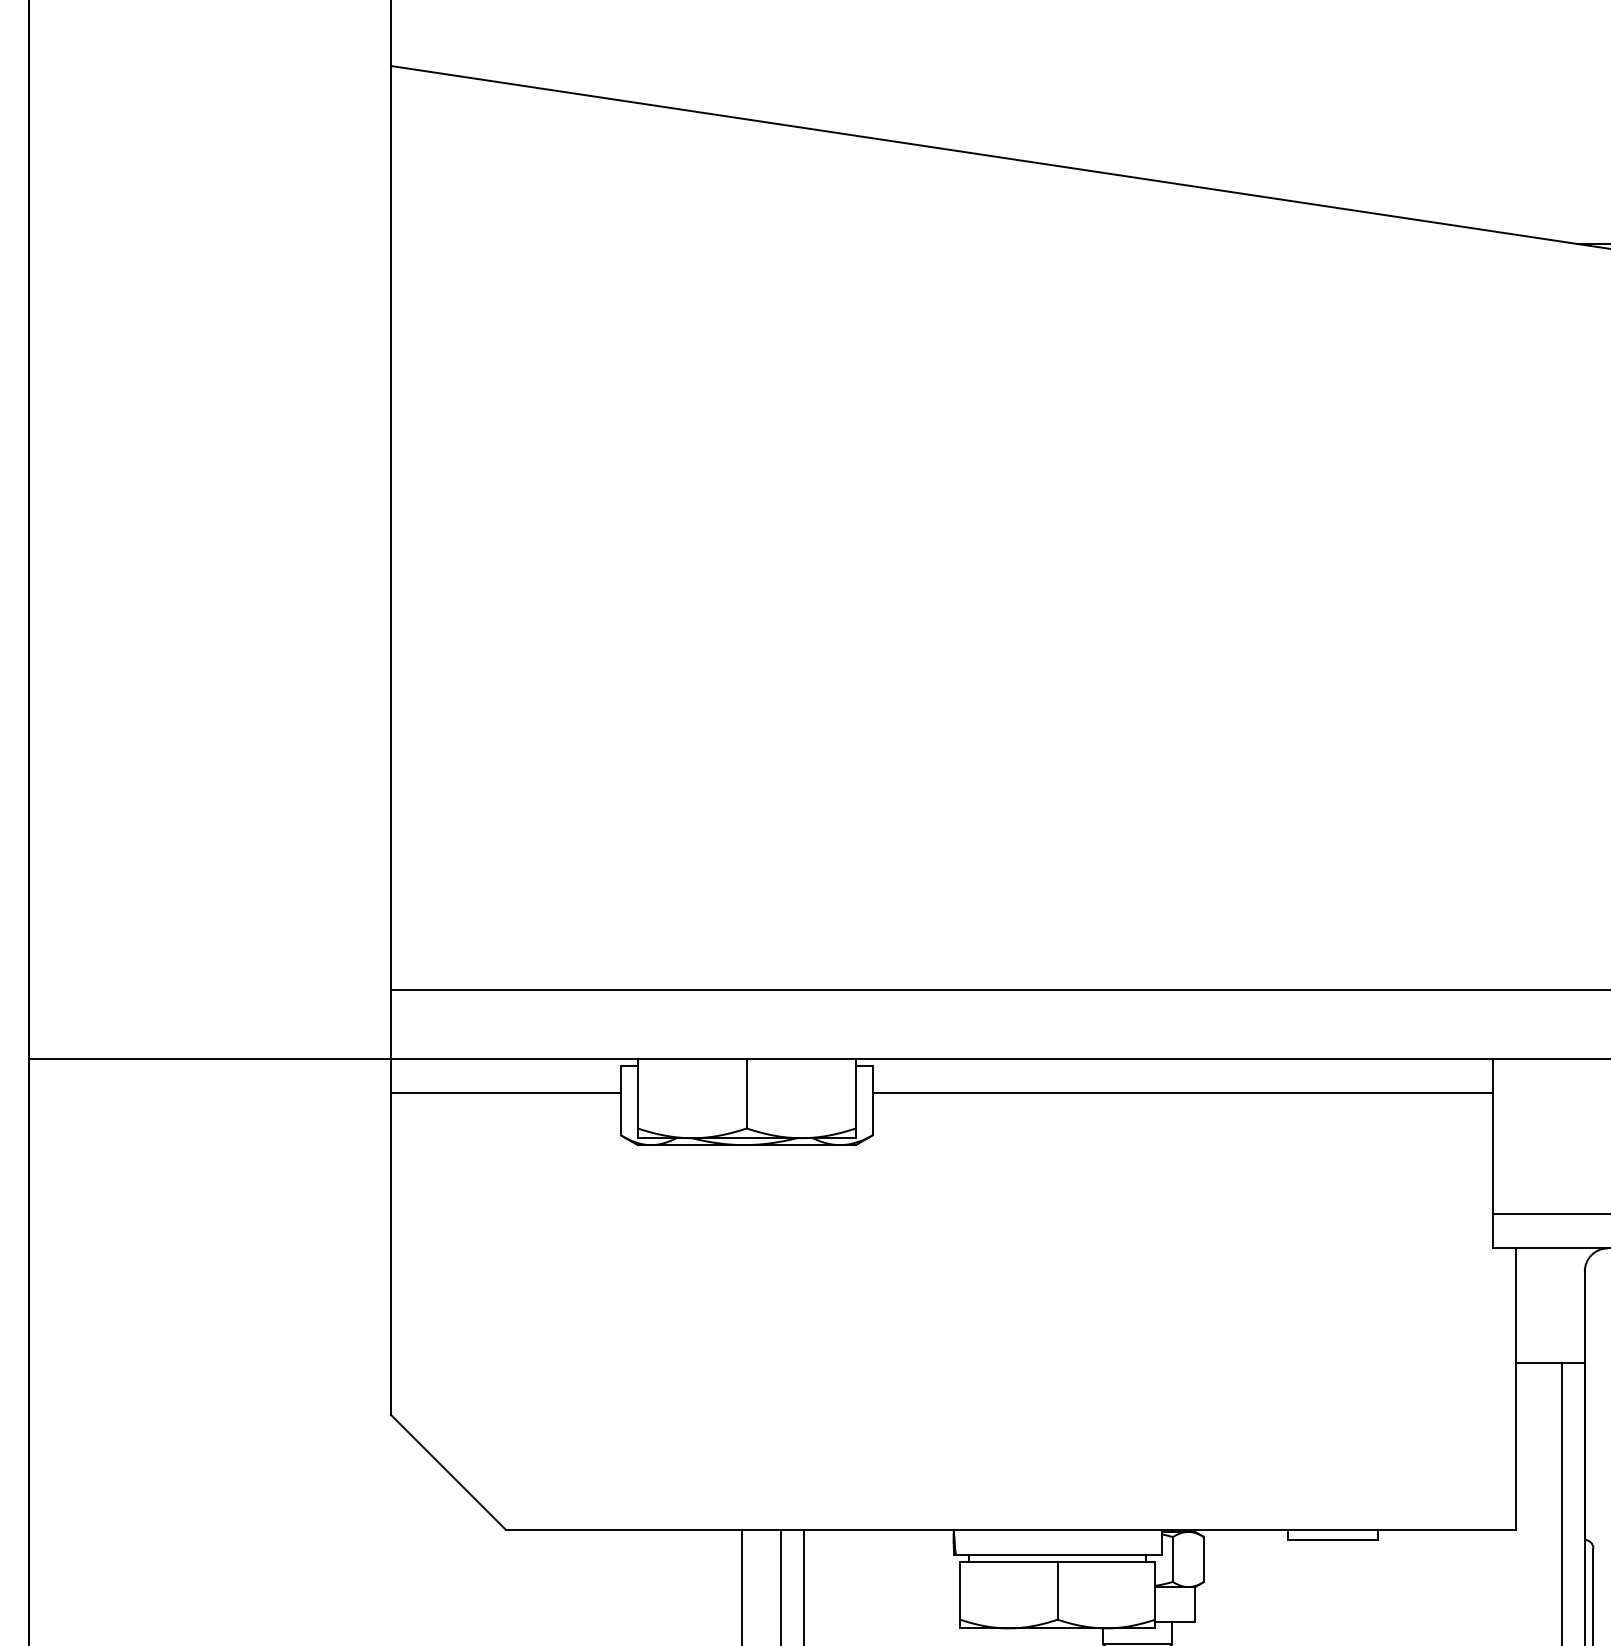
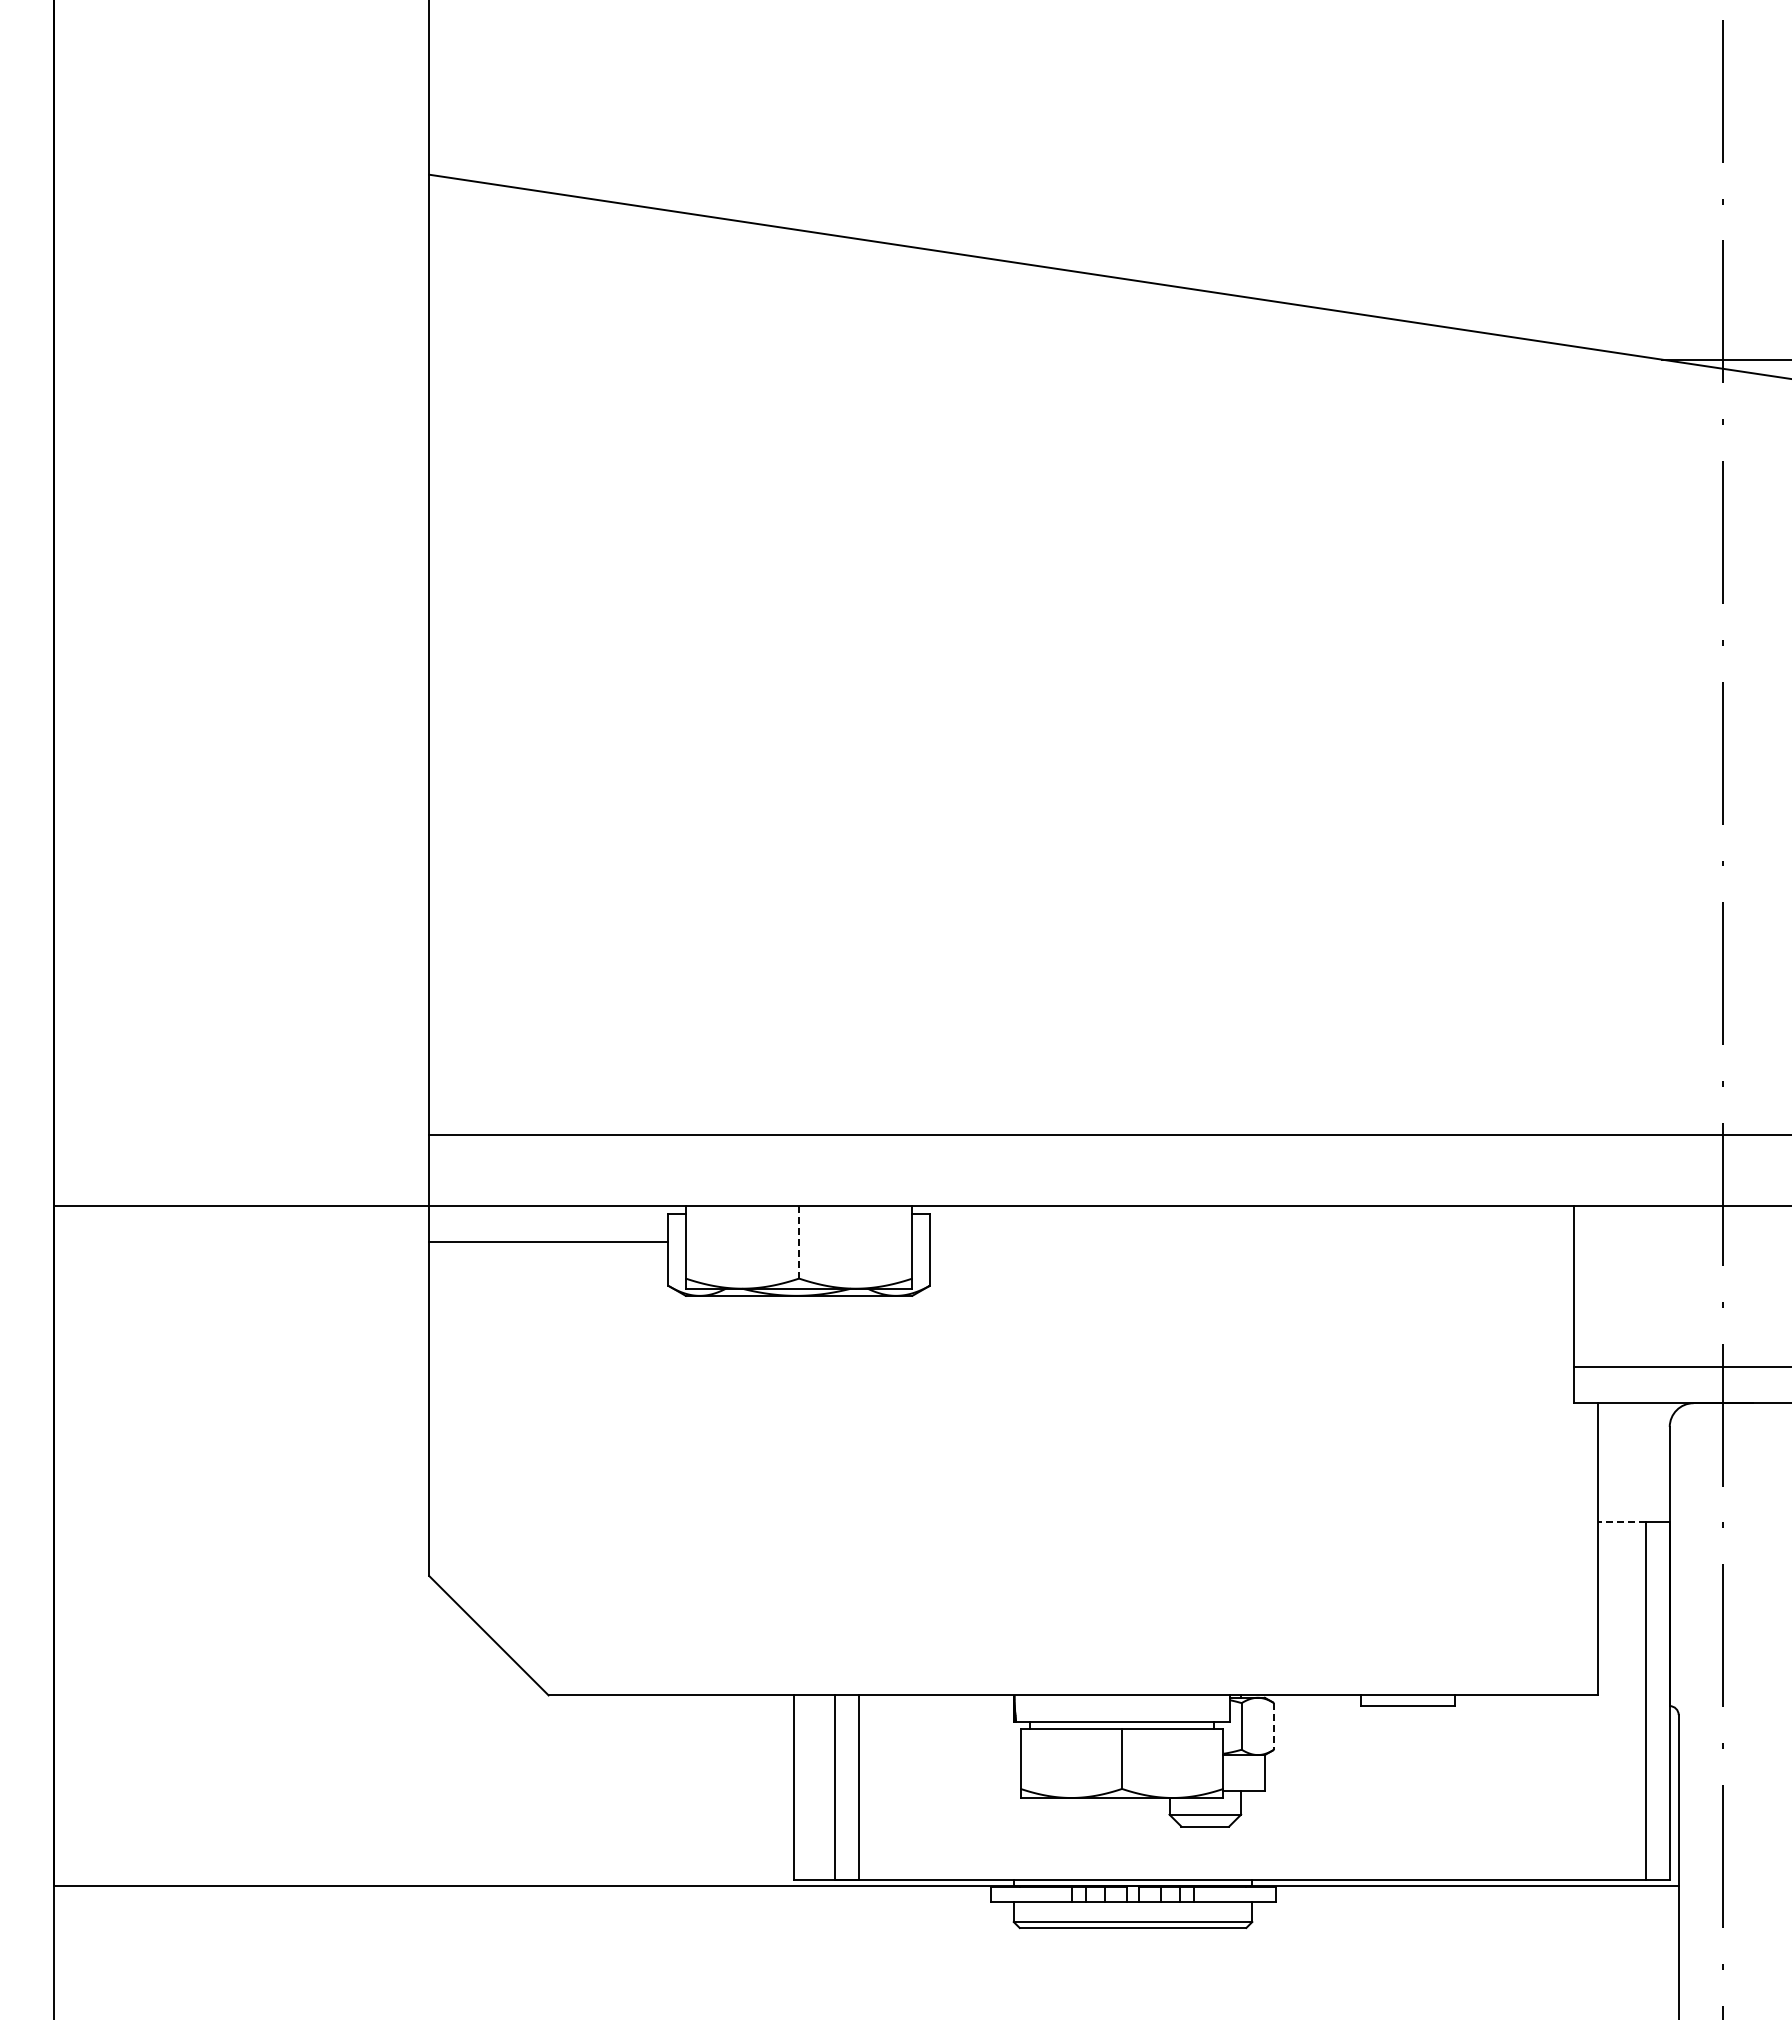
line: (1182, 1093) -> (1251, 1242), removed
line: (747, 1094) -> (799, 1243), solid -> dashed
line: (1539, 1363) -> (1622, 1522), solid -> dashed
line: (1204, 1559) -> (1274, 1726), solid -> dashed

